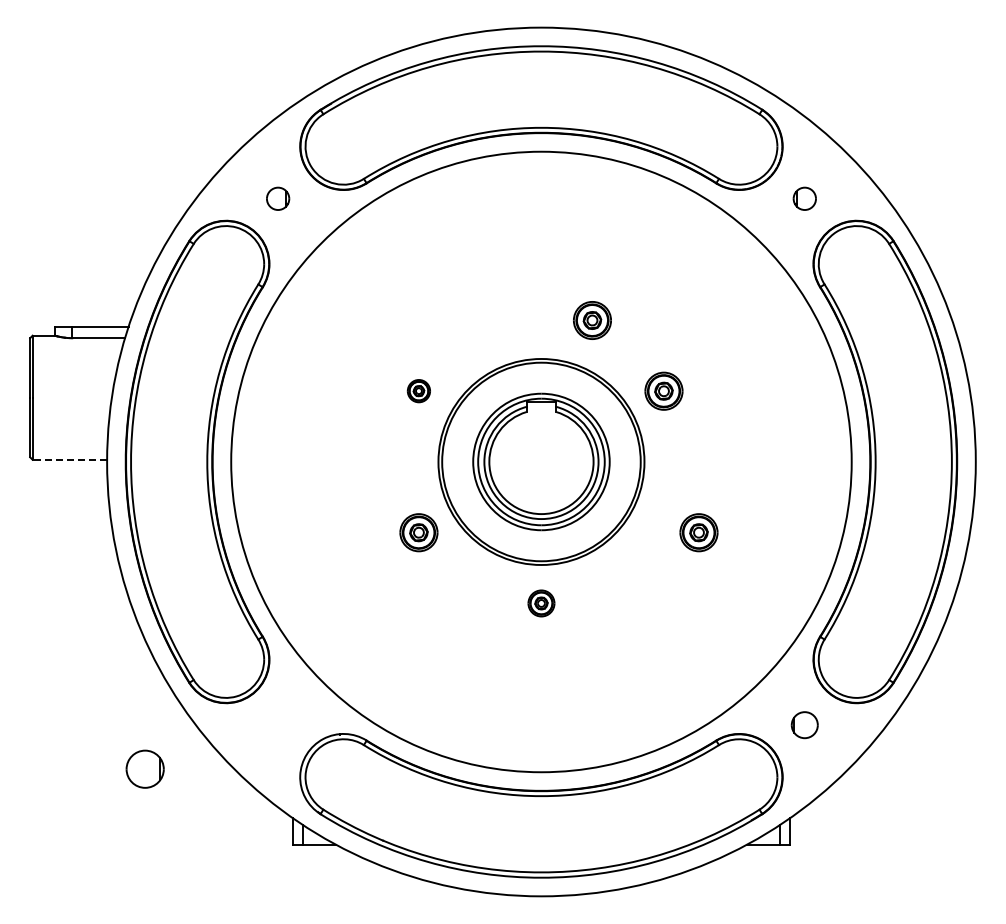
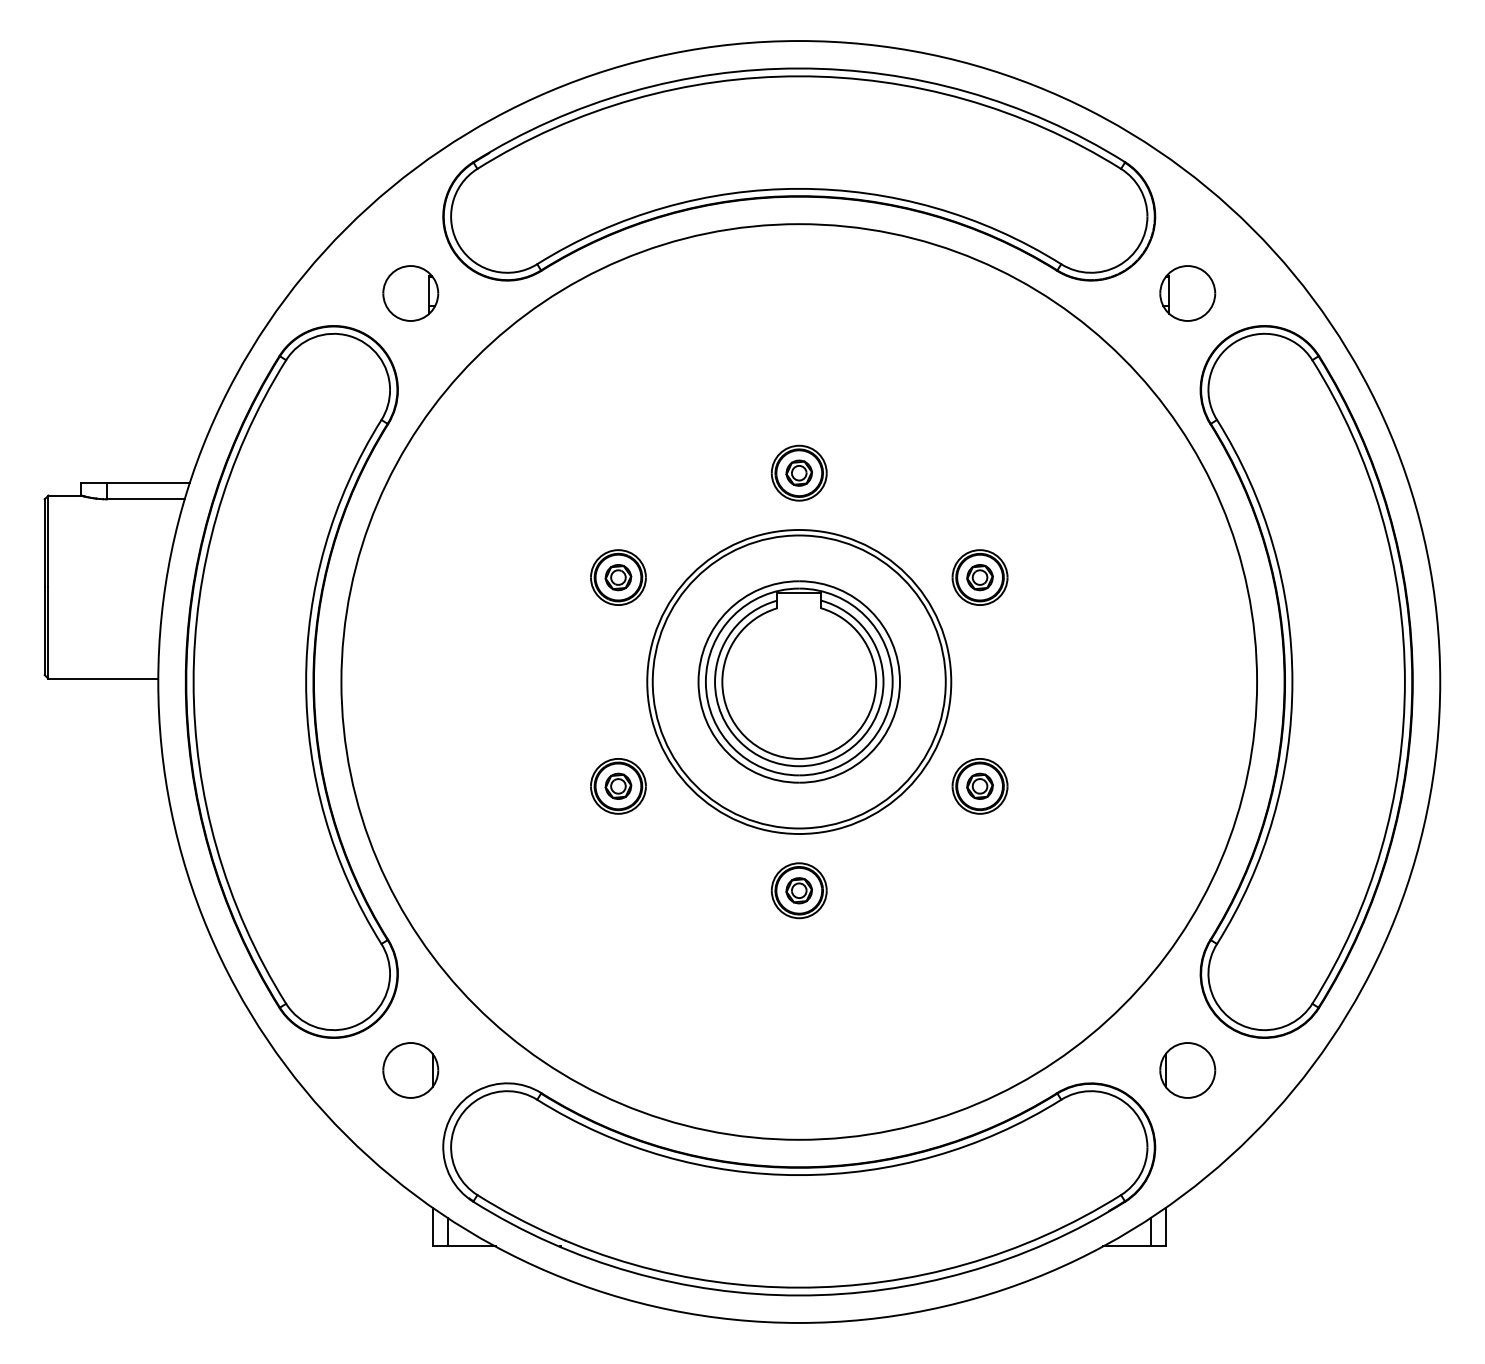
part: (277, 198) -> (409, 293), size x1.67
part: (804, 198) -> (1187, 293), size x1.67
part: (592, 320) -> (799, 473), moved
part: (418, 390) -> (617, 576), size x1.67
line: (69, 459) -> (102, 678), dashed -> solid
part: (698, 532) -> (979, 786), moved
part: (541, 603) -> (799, 890), size x1.43
part: (804, 724) -> (1187, 1069), size x1.43
part: (144, 768) -> (409, 1069), moved

